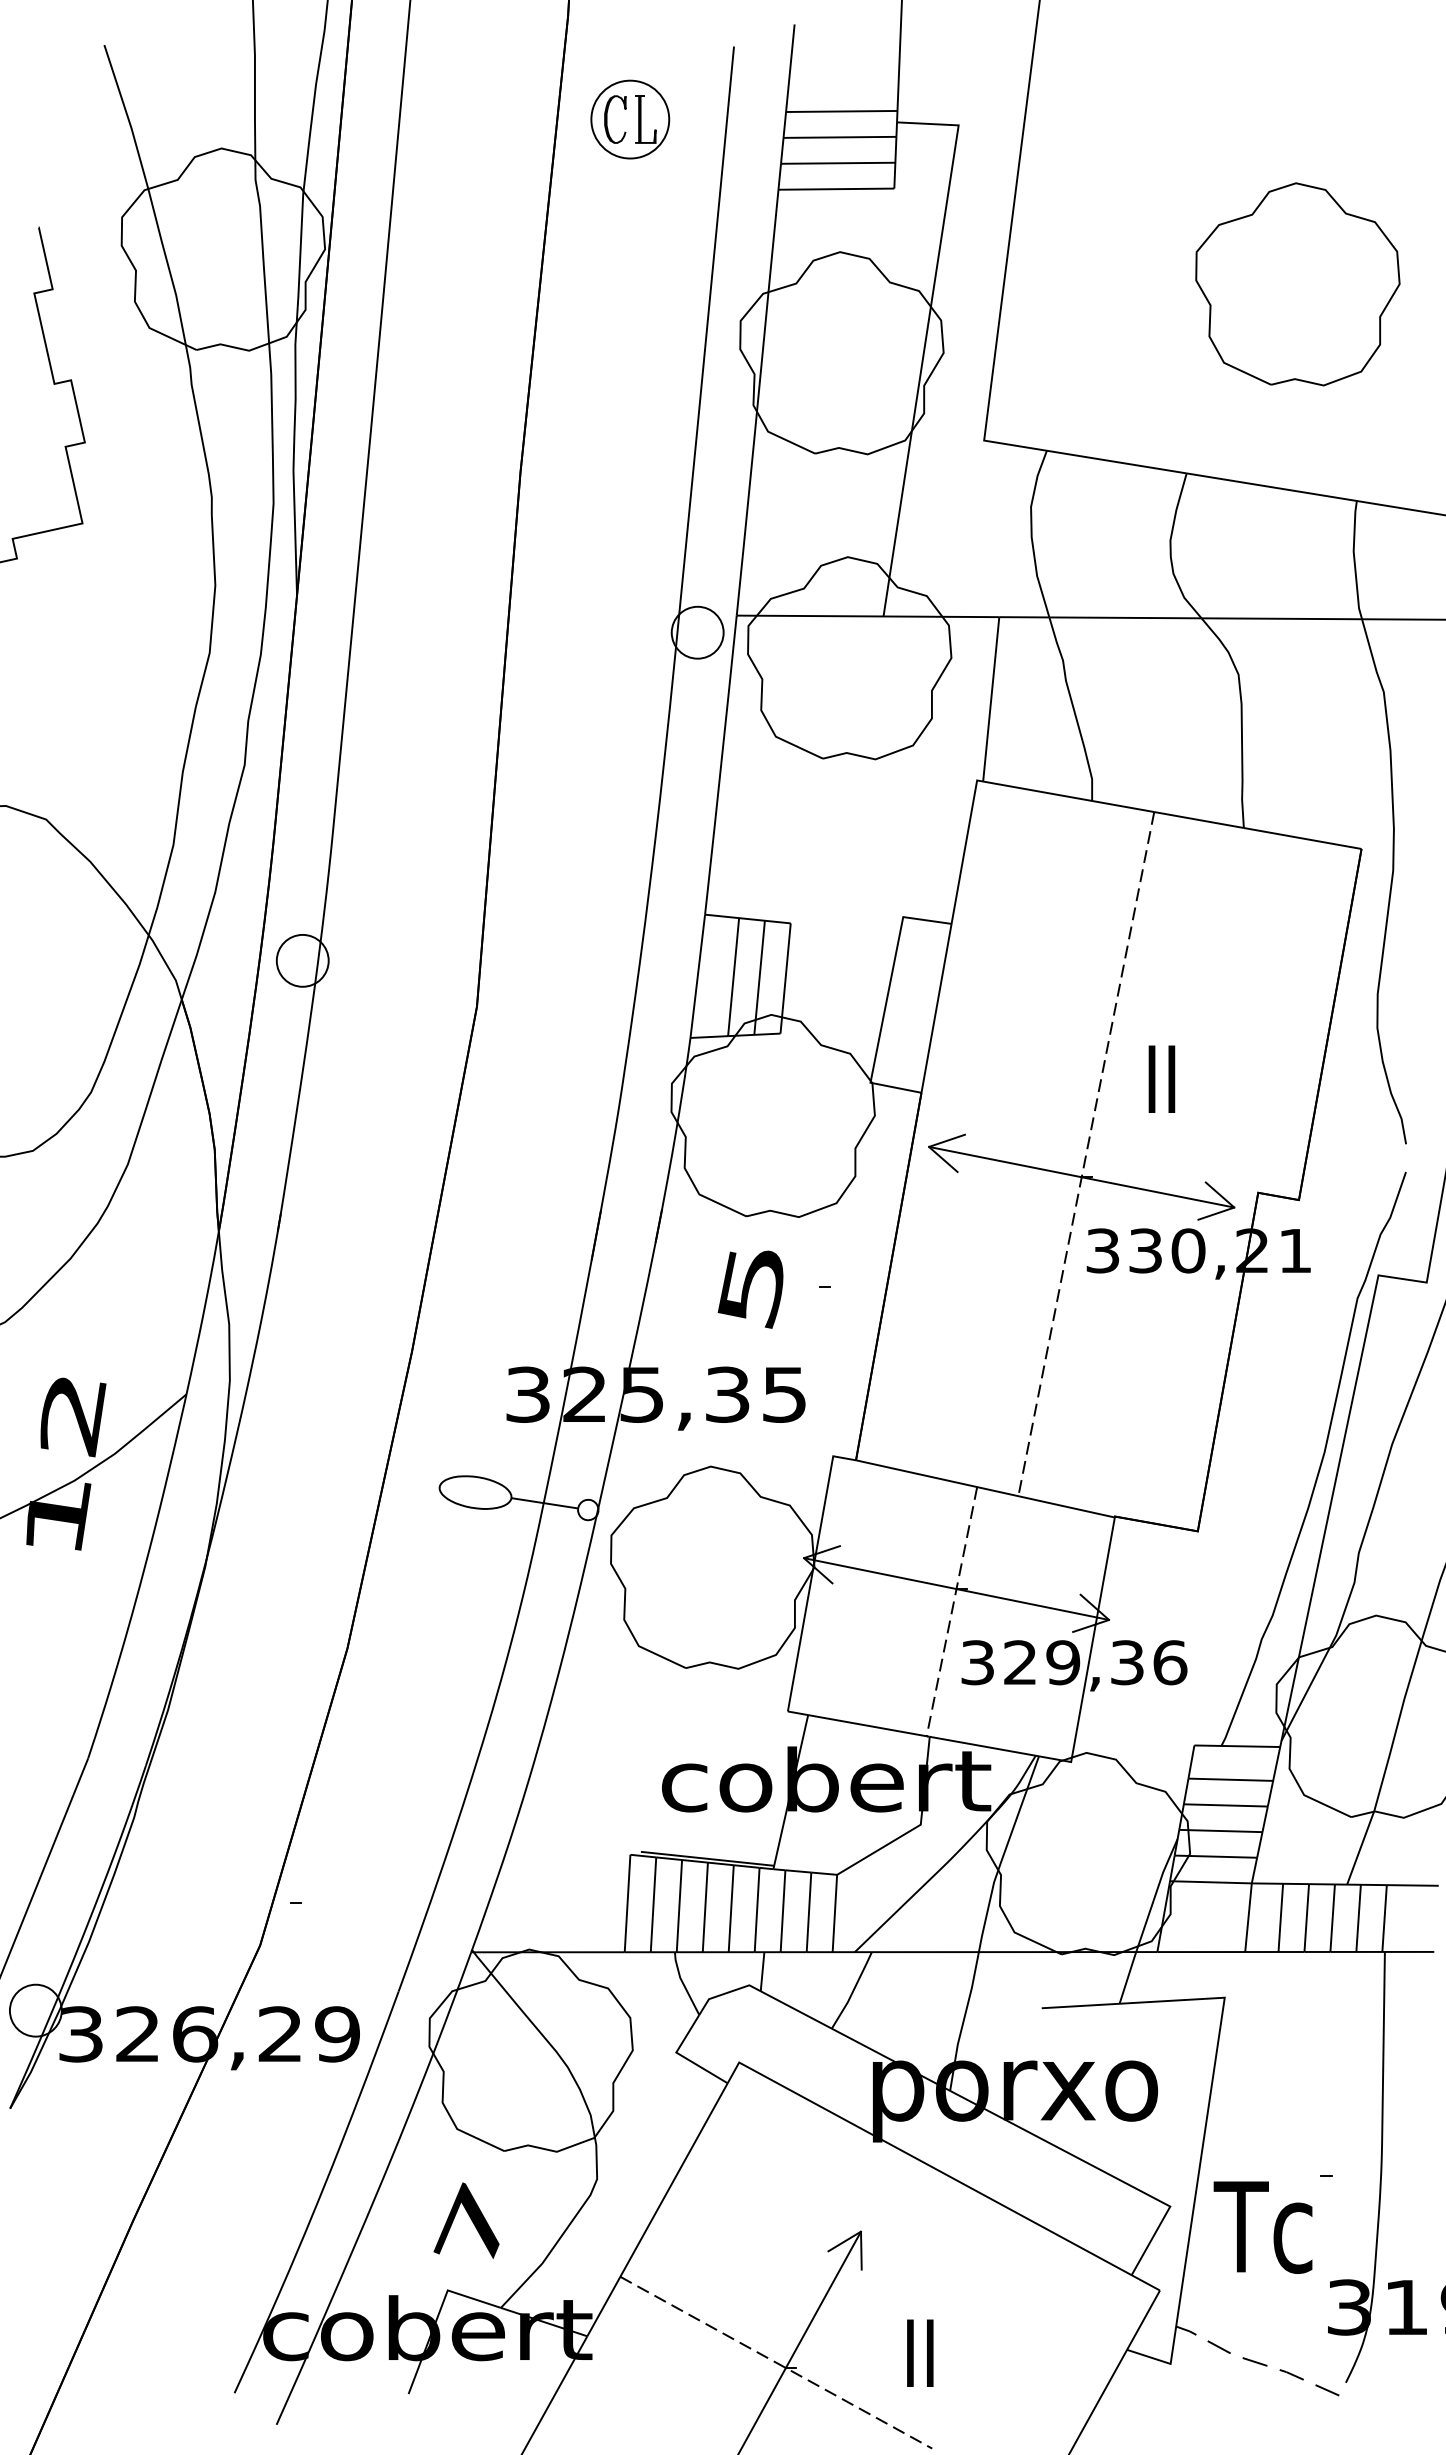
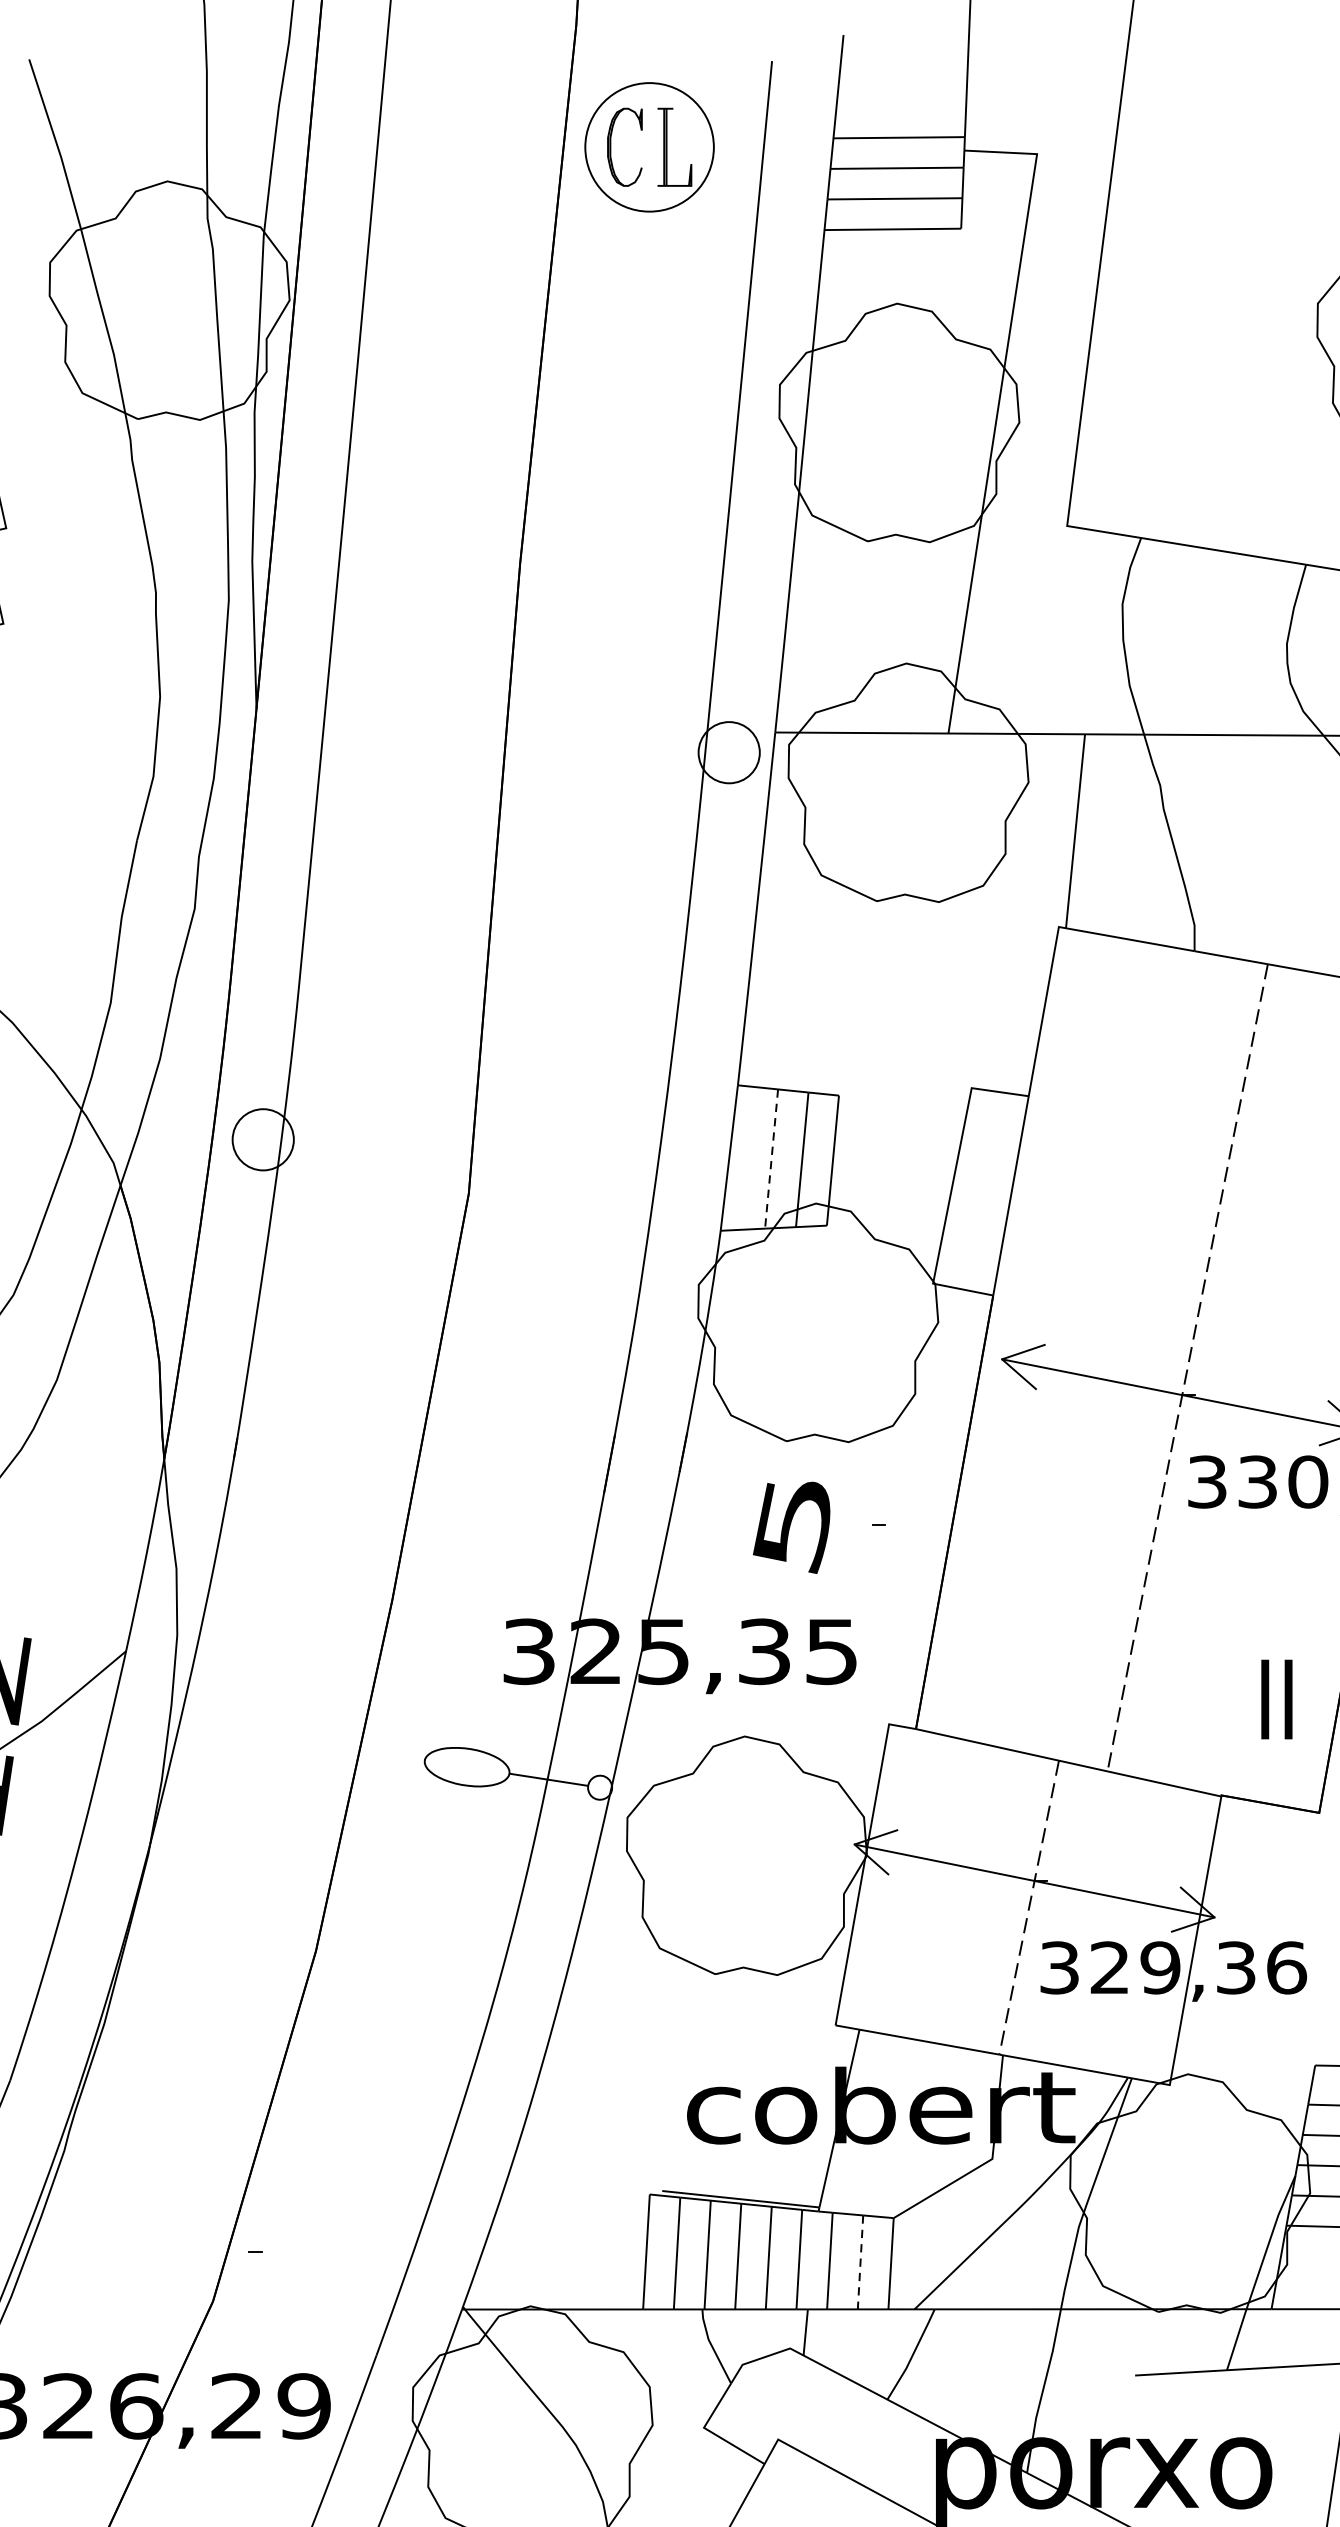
part: (630, 119) -> (649, 147), size x1.4
line: (733, 977) -> (771, 1159), solid -> dashed
text: (1161, 1078) -> (1276, 1698), moved
line: (809, 1912) -> (861, 2262), solid -> dashed

